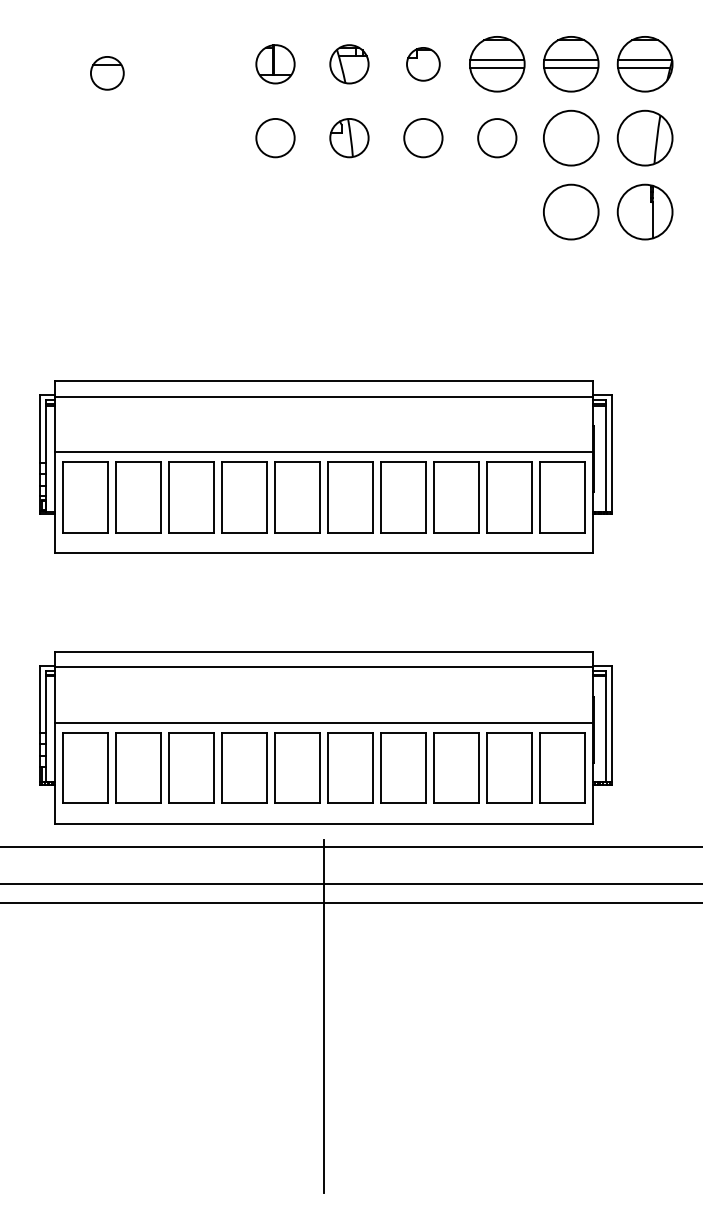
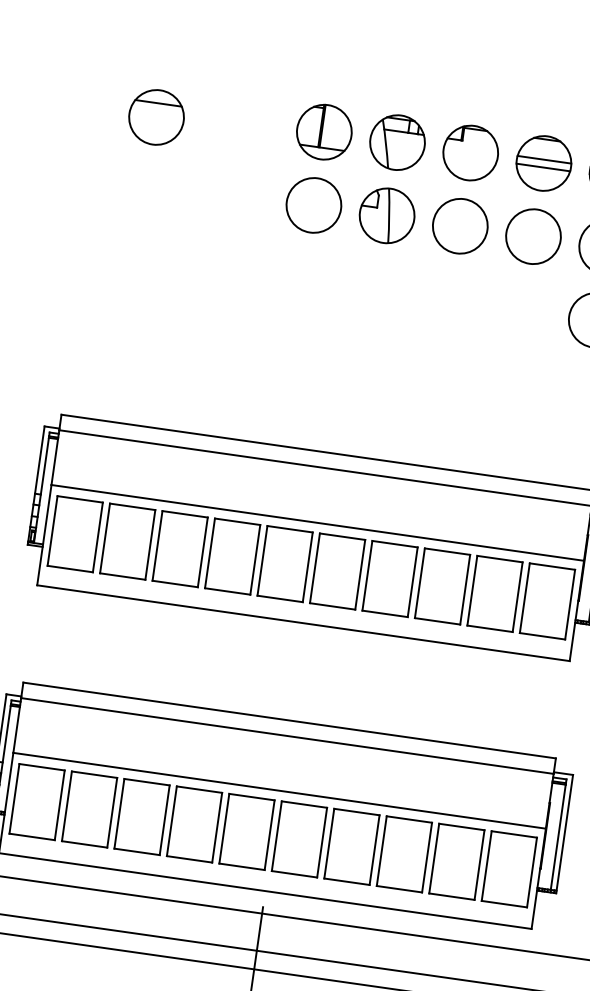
part: (275, 64) -> (324, 132), size x1.43
part: (349, 64) -> (397, 142), size x1.43
part: (423, 64) -> (470, 153), size x1.67
part: (107, 73) -> (156, 117), size x1.67
circle: (275, 137) -> (314, 204), size x1.43
part: (349, 137) -> (387, 215), size x1.43
circle: (423, 137) -> (460, 225), size x1.43
circle: (496, 137) -> (532, 235), size x1.43

